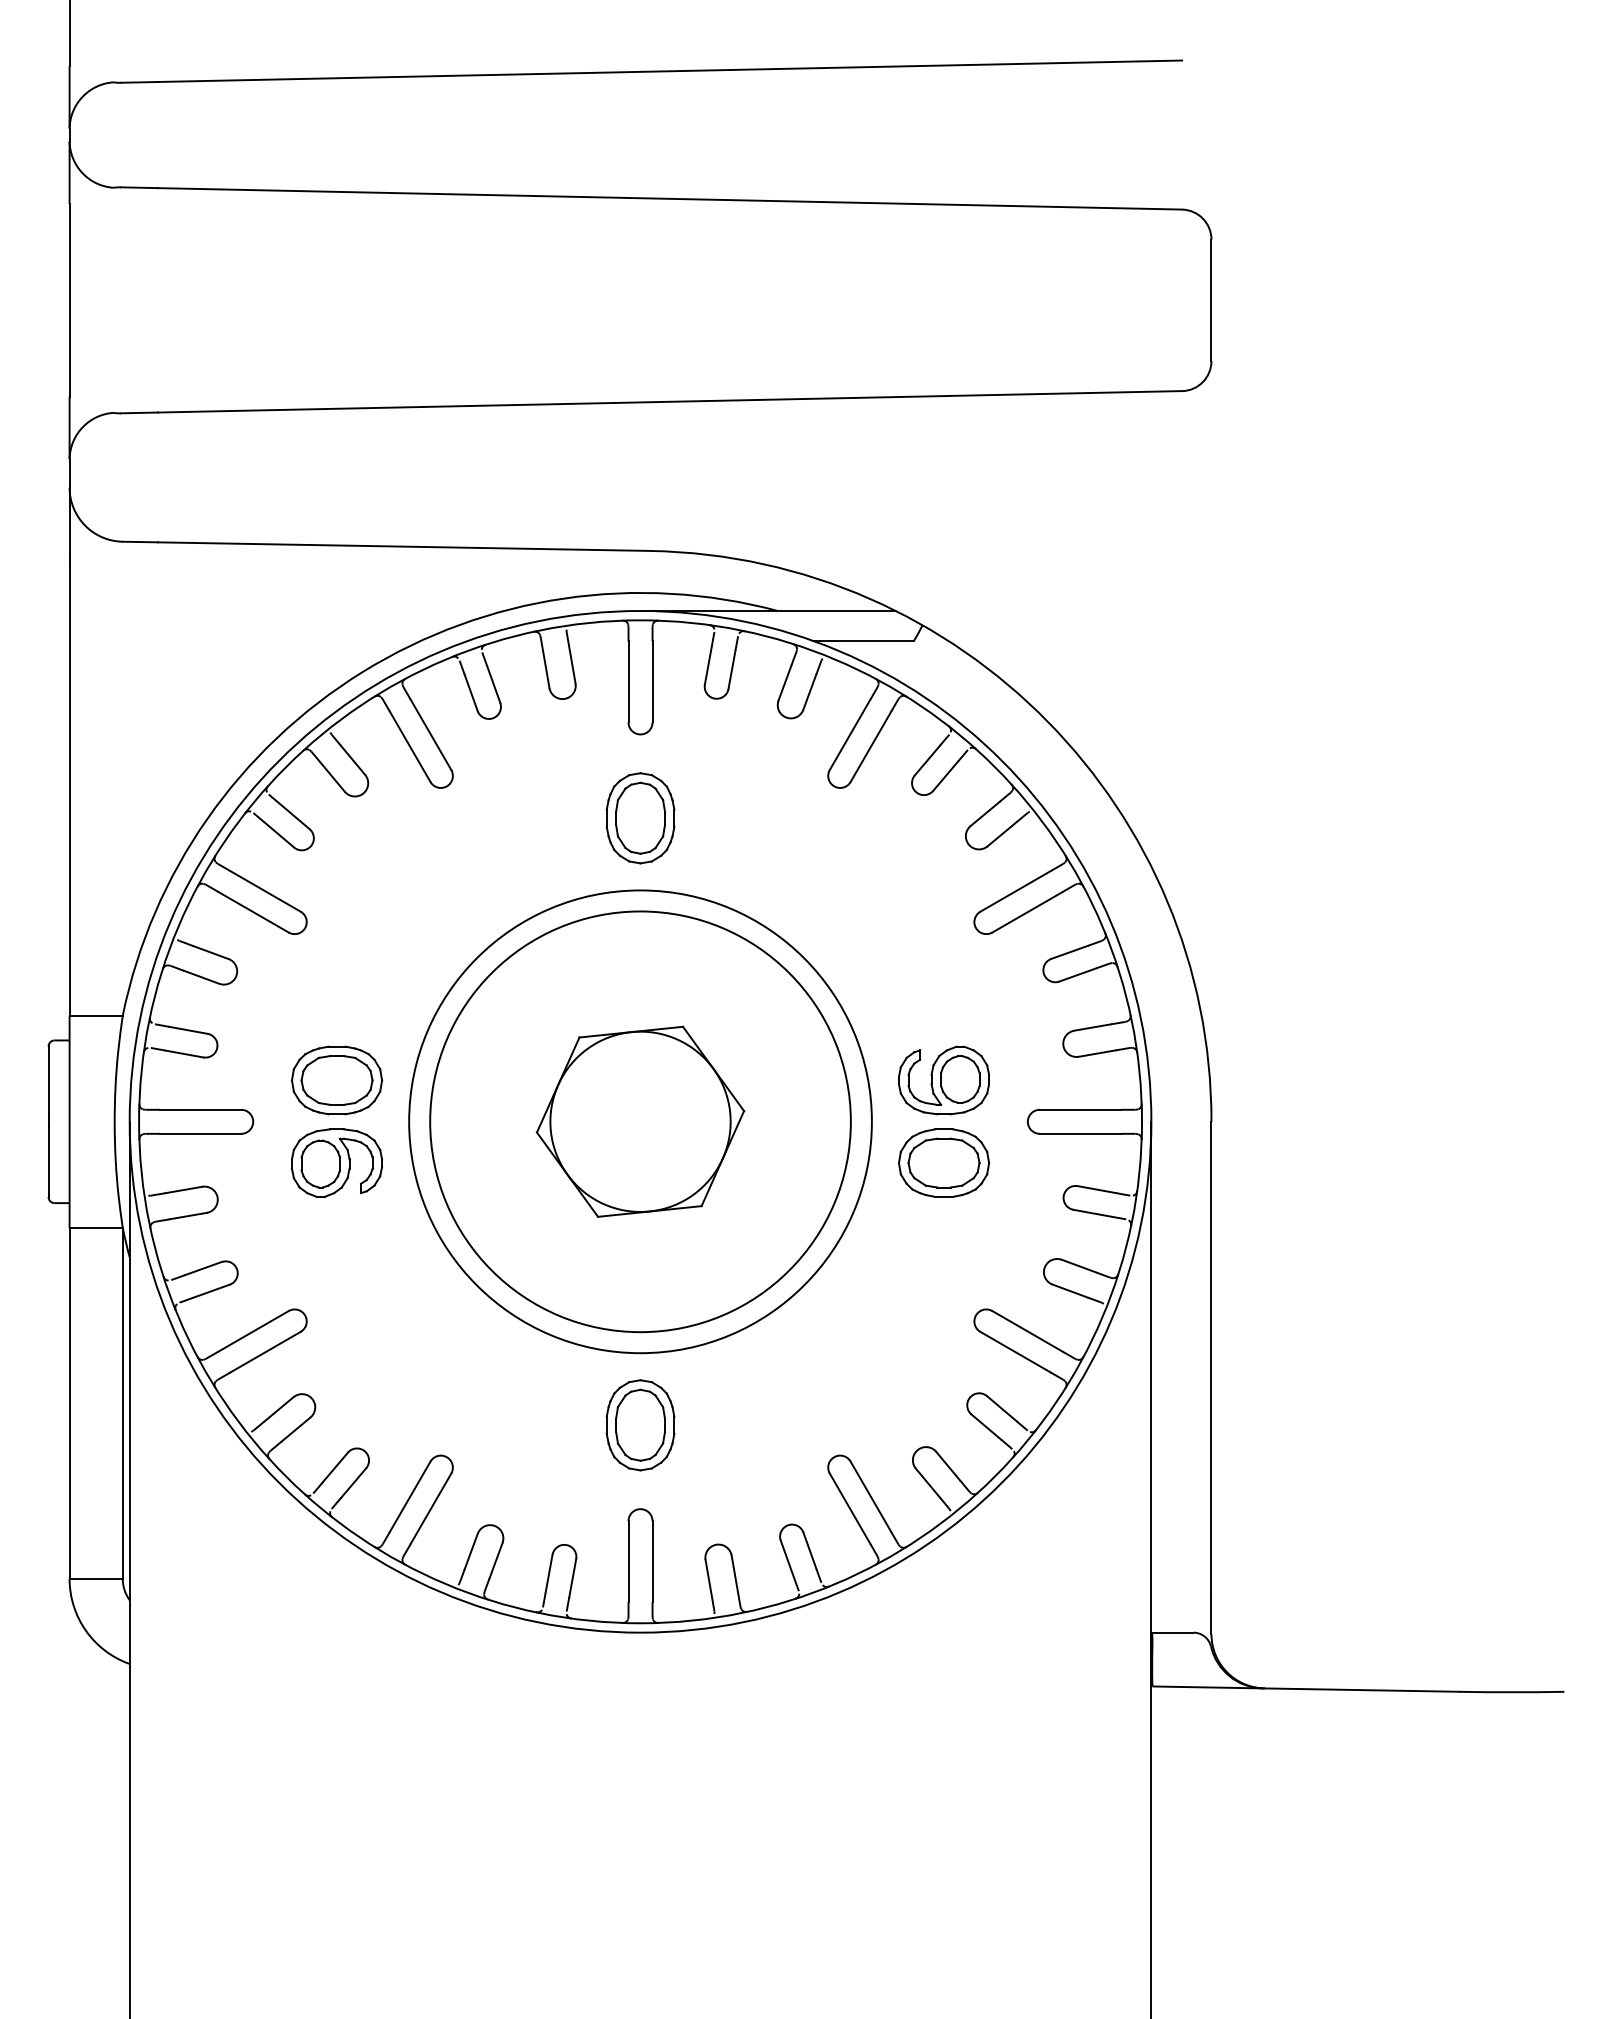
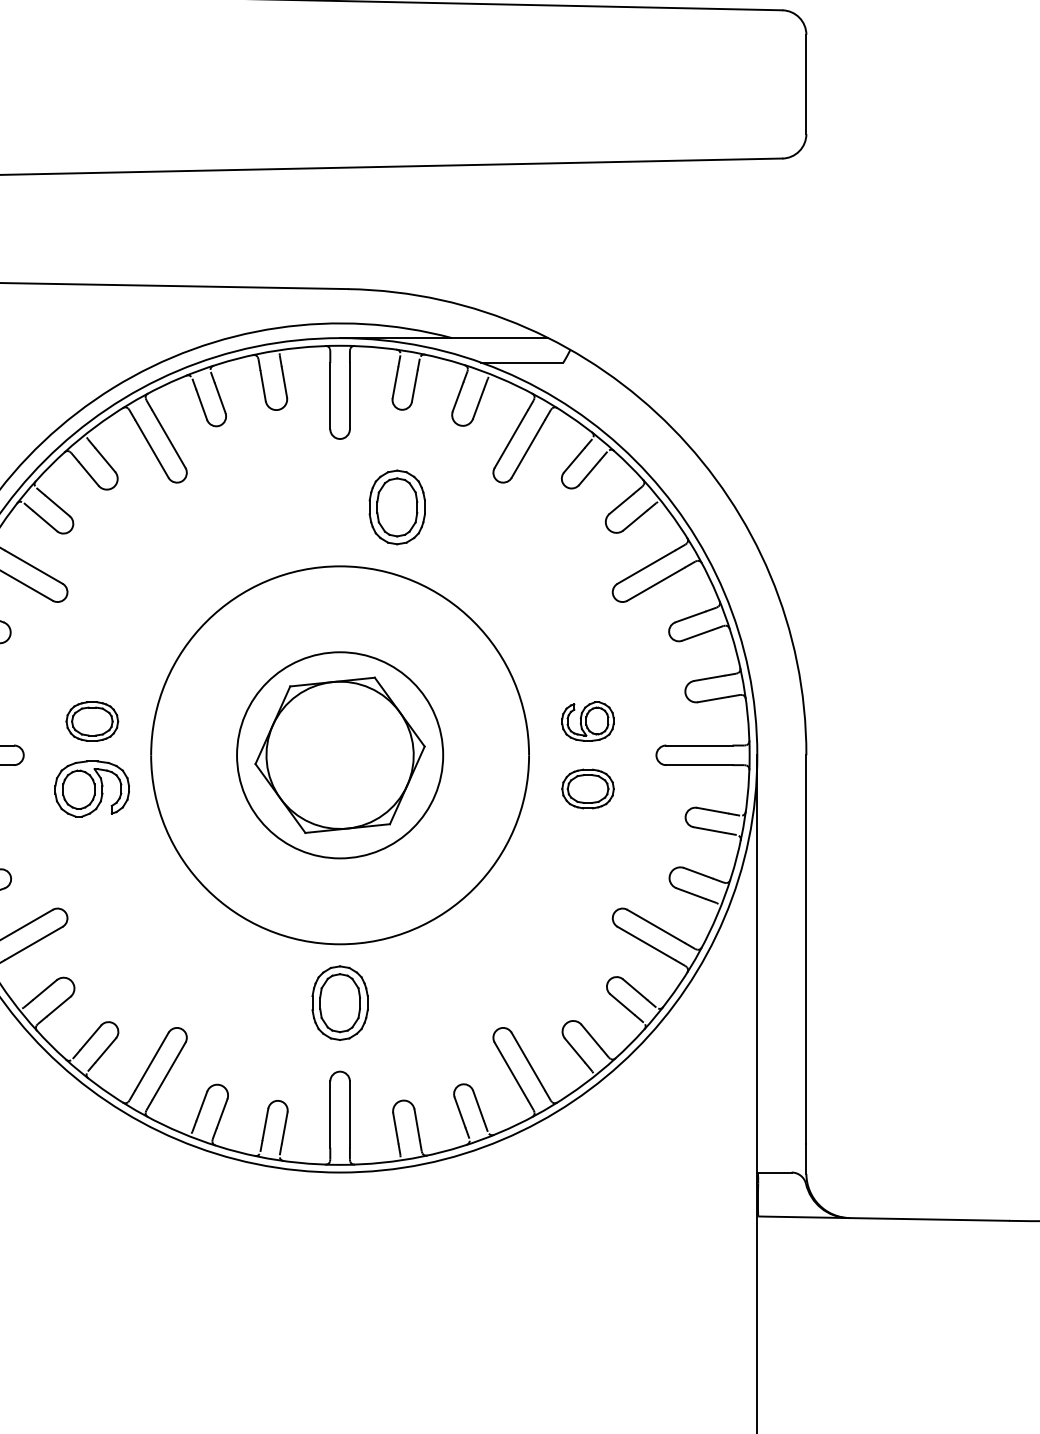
part: (640, 818) -> (397, 507), moved
part: (337, 1080) -> (92, 721), size x0.7
part: (943, 1080) -> (587, 721), size x0.7
circle: (640, 1121) -> (340, 755), size x0.6
part: (944, 1162) -> (588, 788), size x0.7

